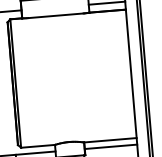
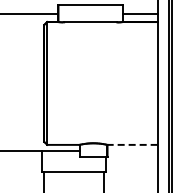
line: (110, 139) -> (132, 144), solid -> dashed
line: (110, 147) -> (132, 151), removed

